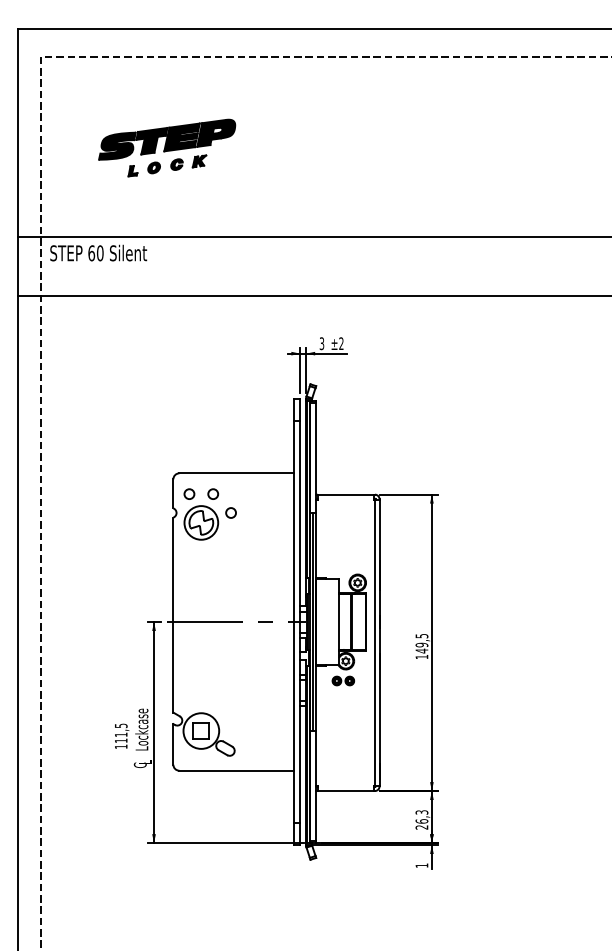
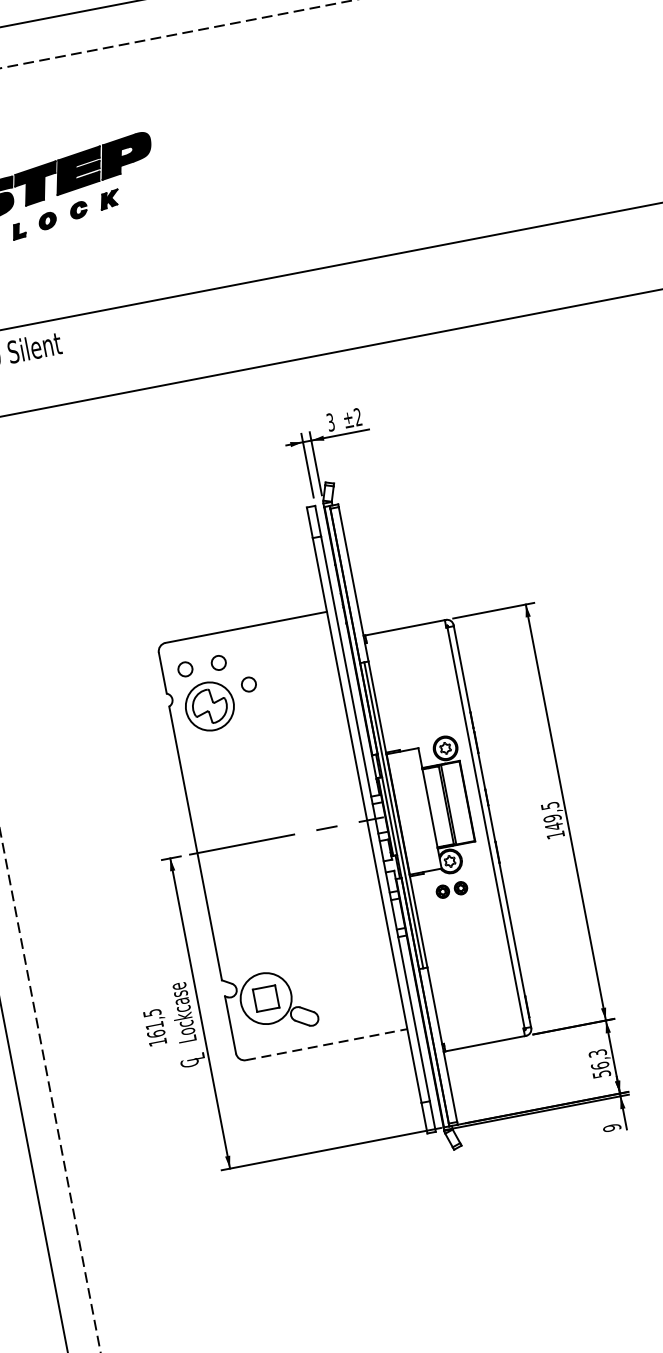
text: (120, 740) -> (155, 1033), 111,5 -> 161,5
line: (237, 770) -> (327, 1044), solid -> dashed
text: (421, 827) -> (601, 1074), 26,3 -> 56,3
text: (421, 865) -> (611, 1127), 1 -> 9

